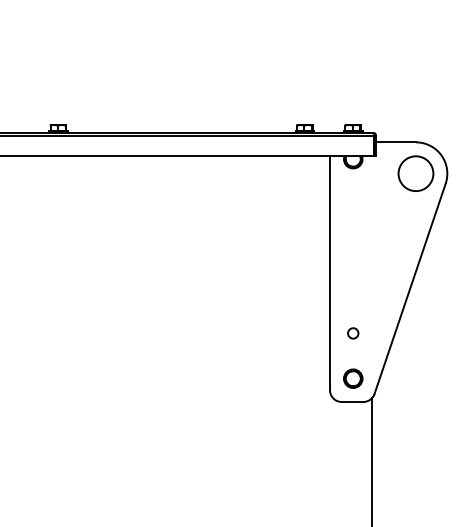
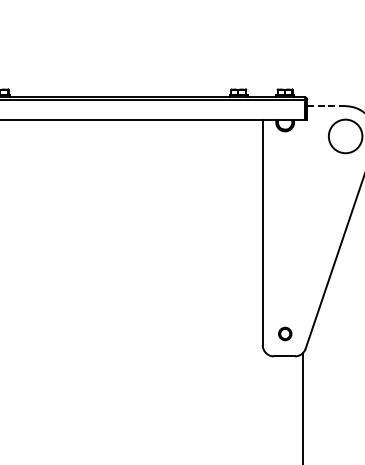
line: (396, 142) -> (326, 106), solid -> dashed
circle: (353, 333) -> (285, 290), removed
part: (353, 378) -> (285, 333), size x0.7

